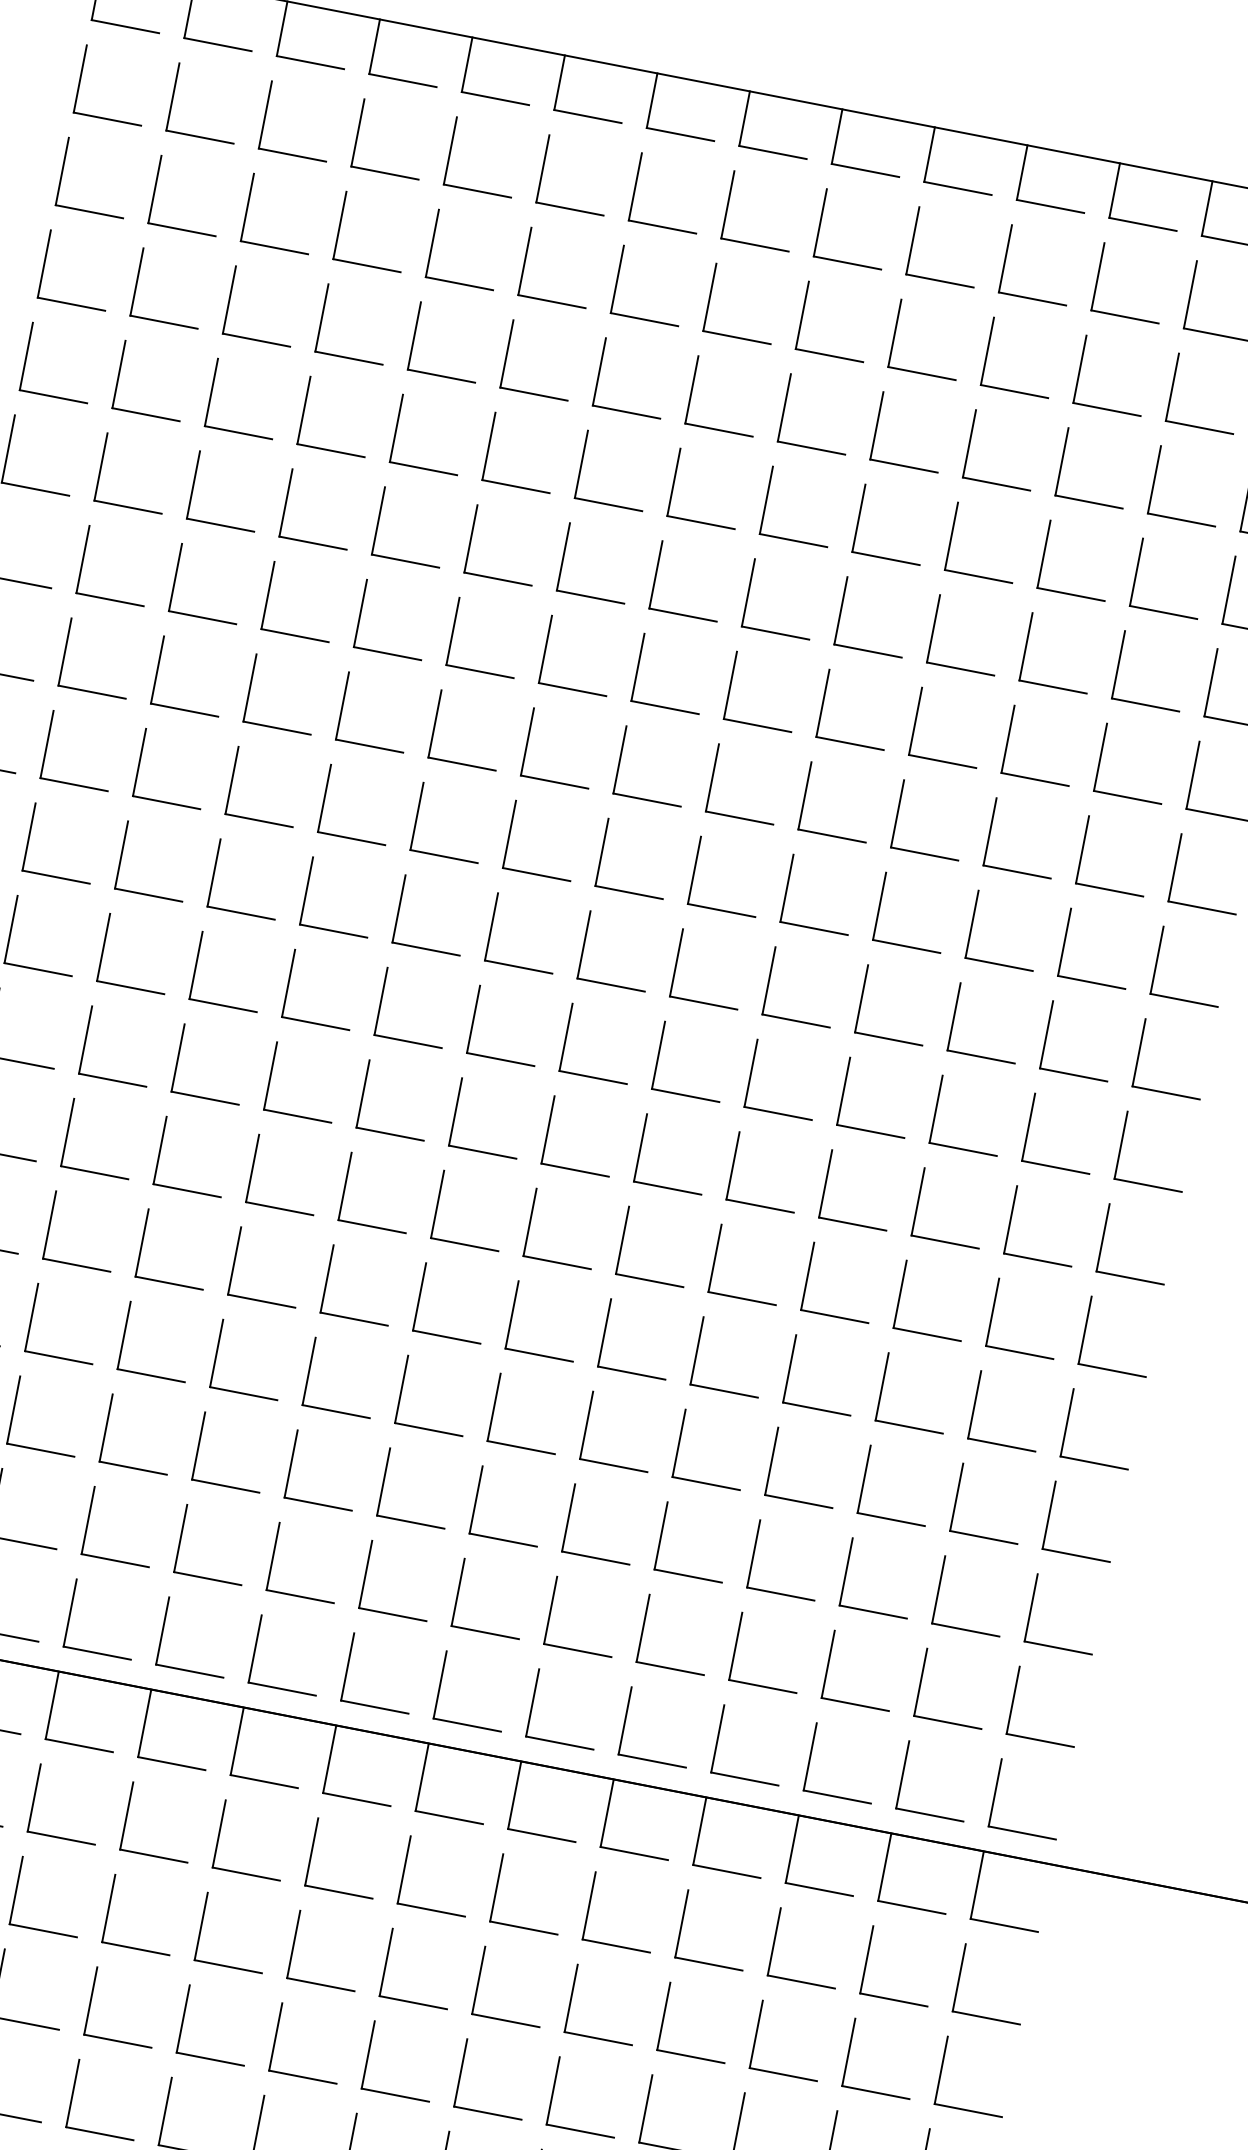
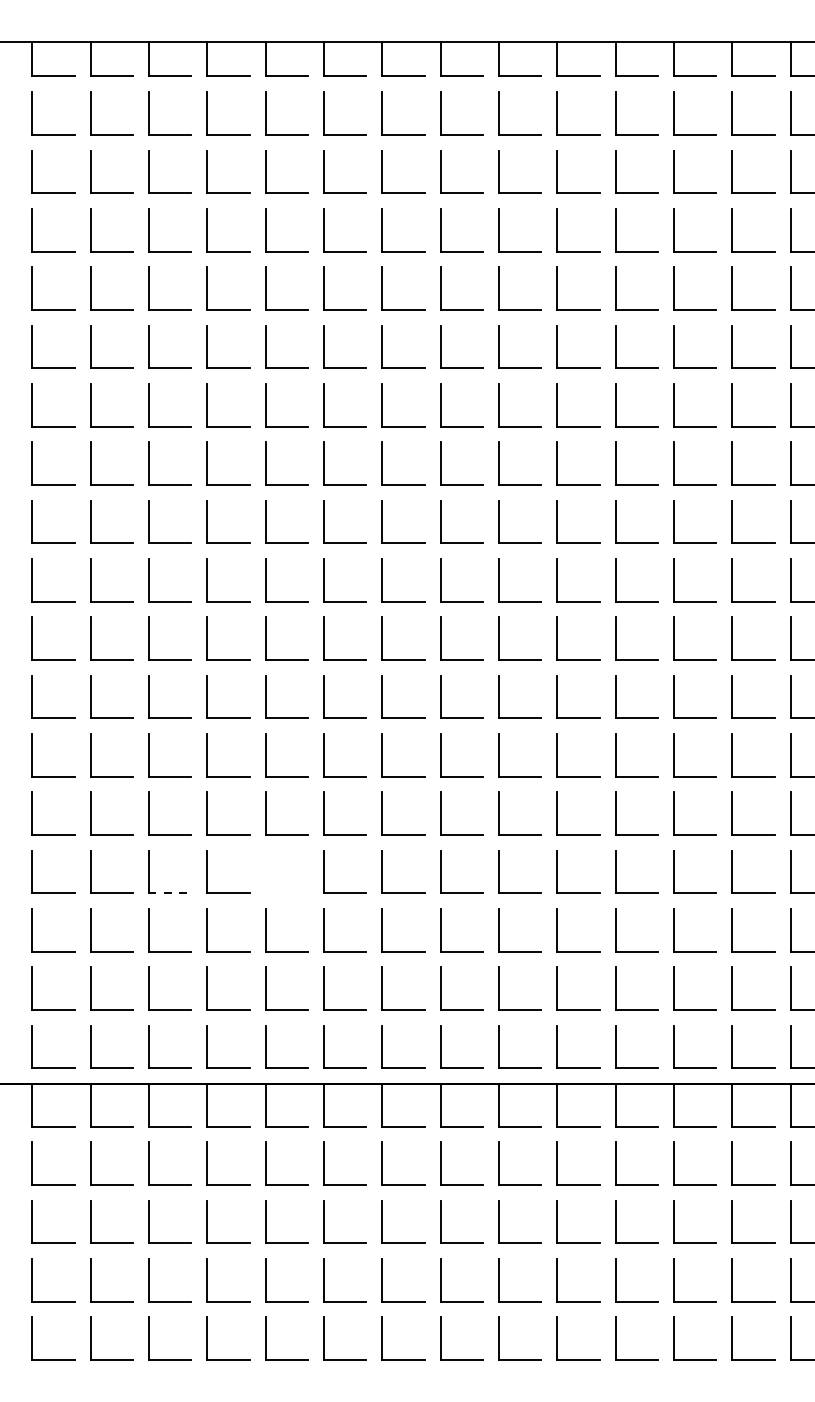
part: (218, 1352) -> (266, 871), removed
line: (59, 1358) -> (170, 893), solid -> dashed

